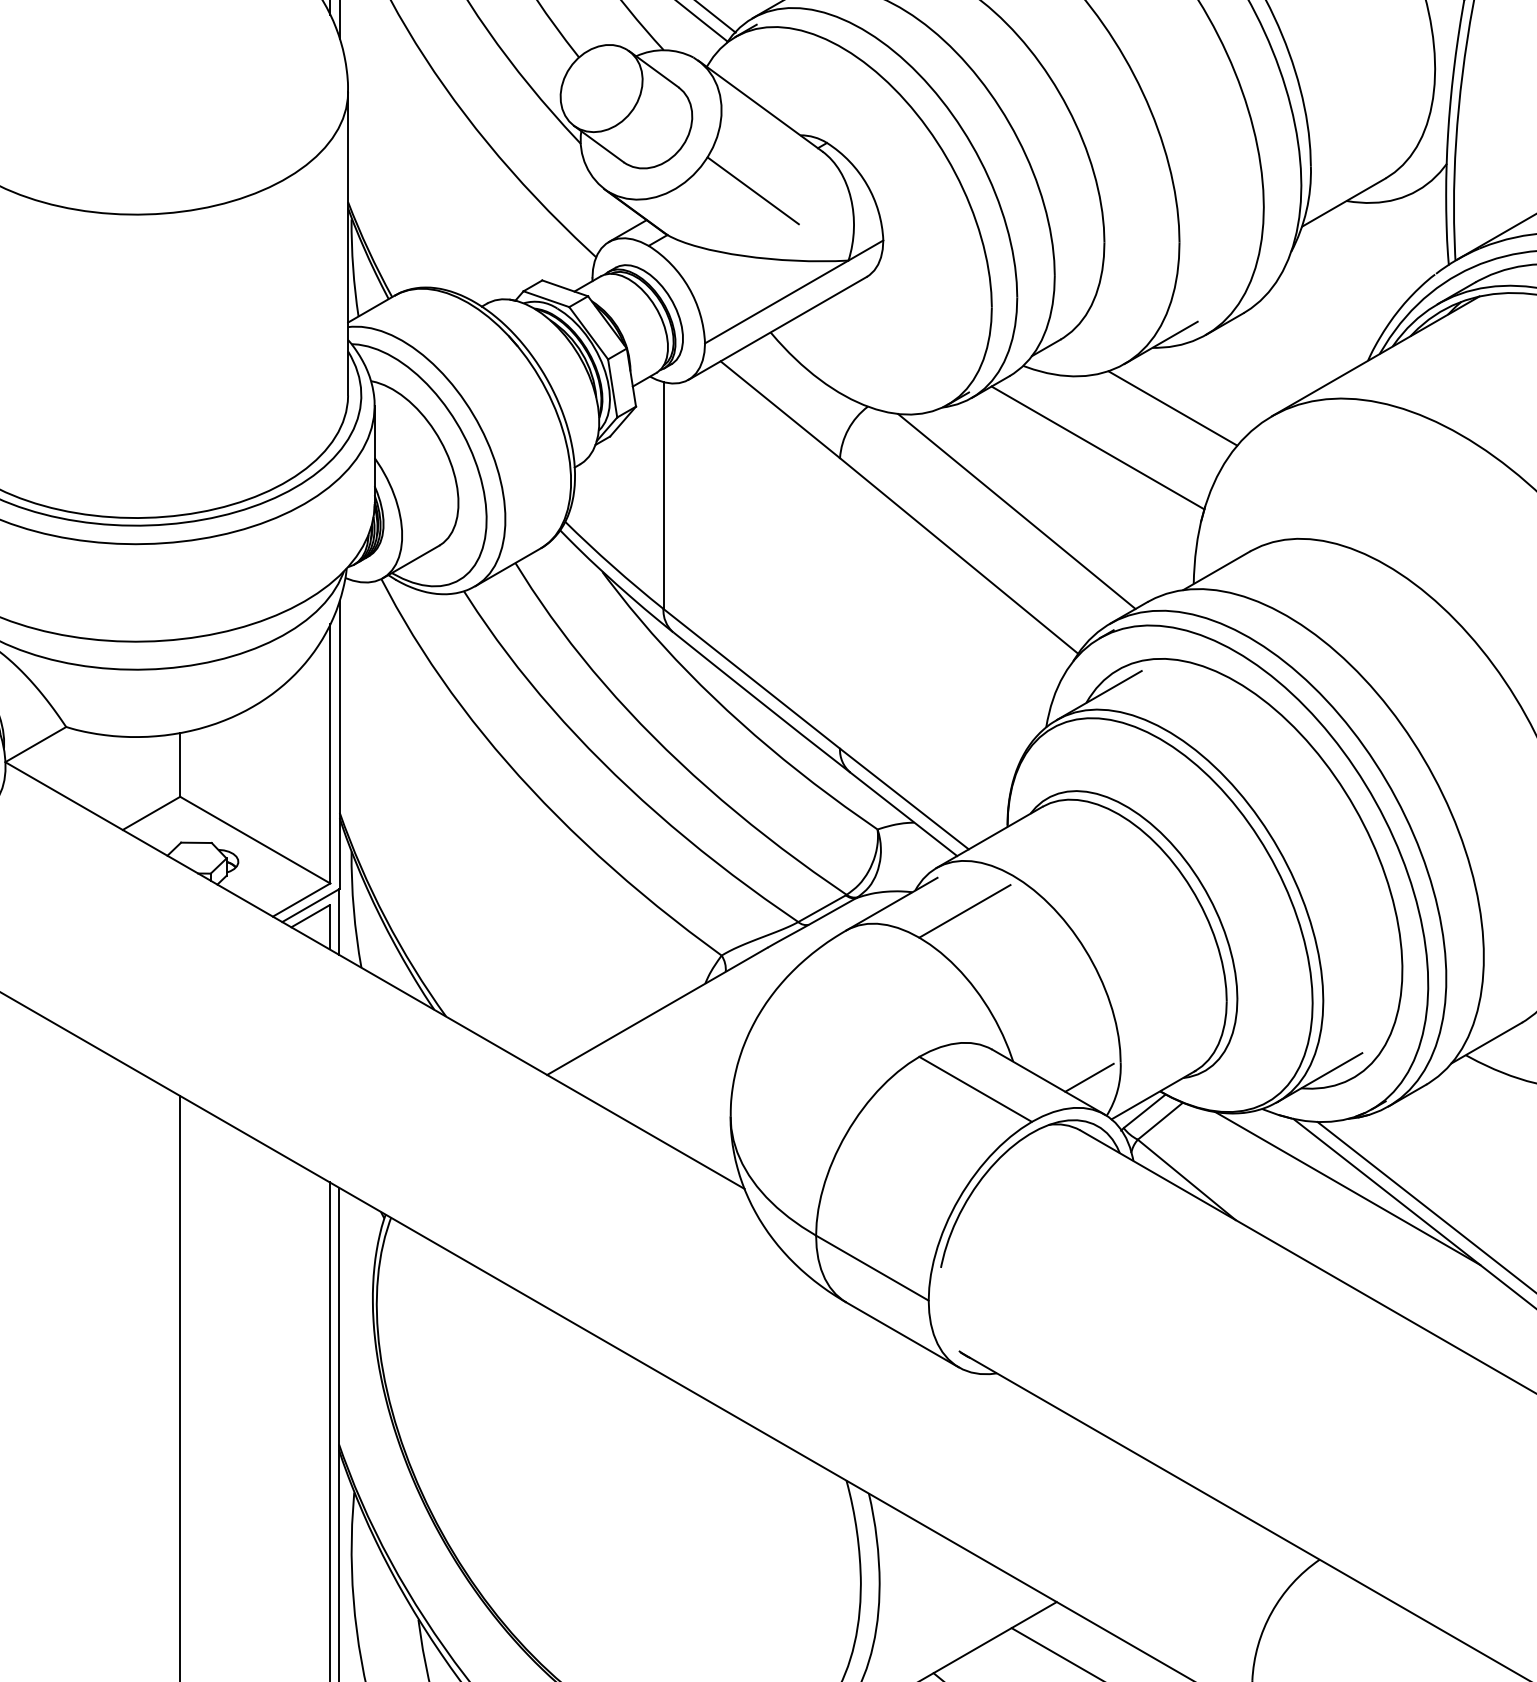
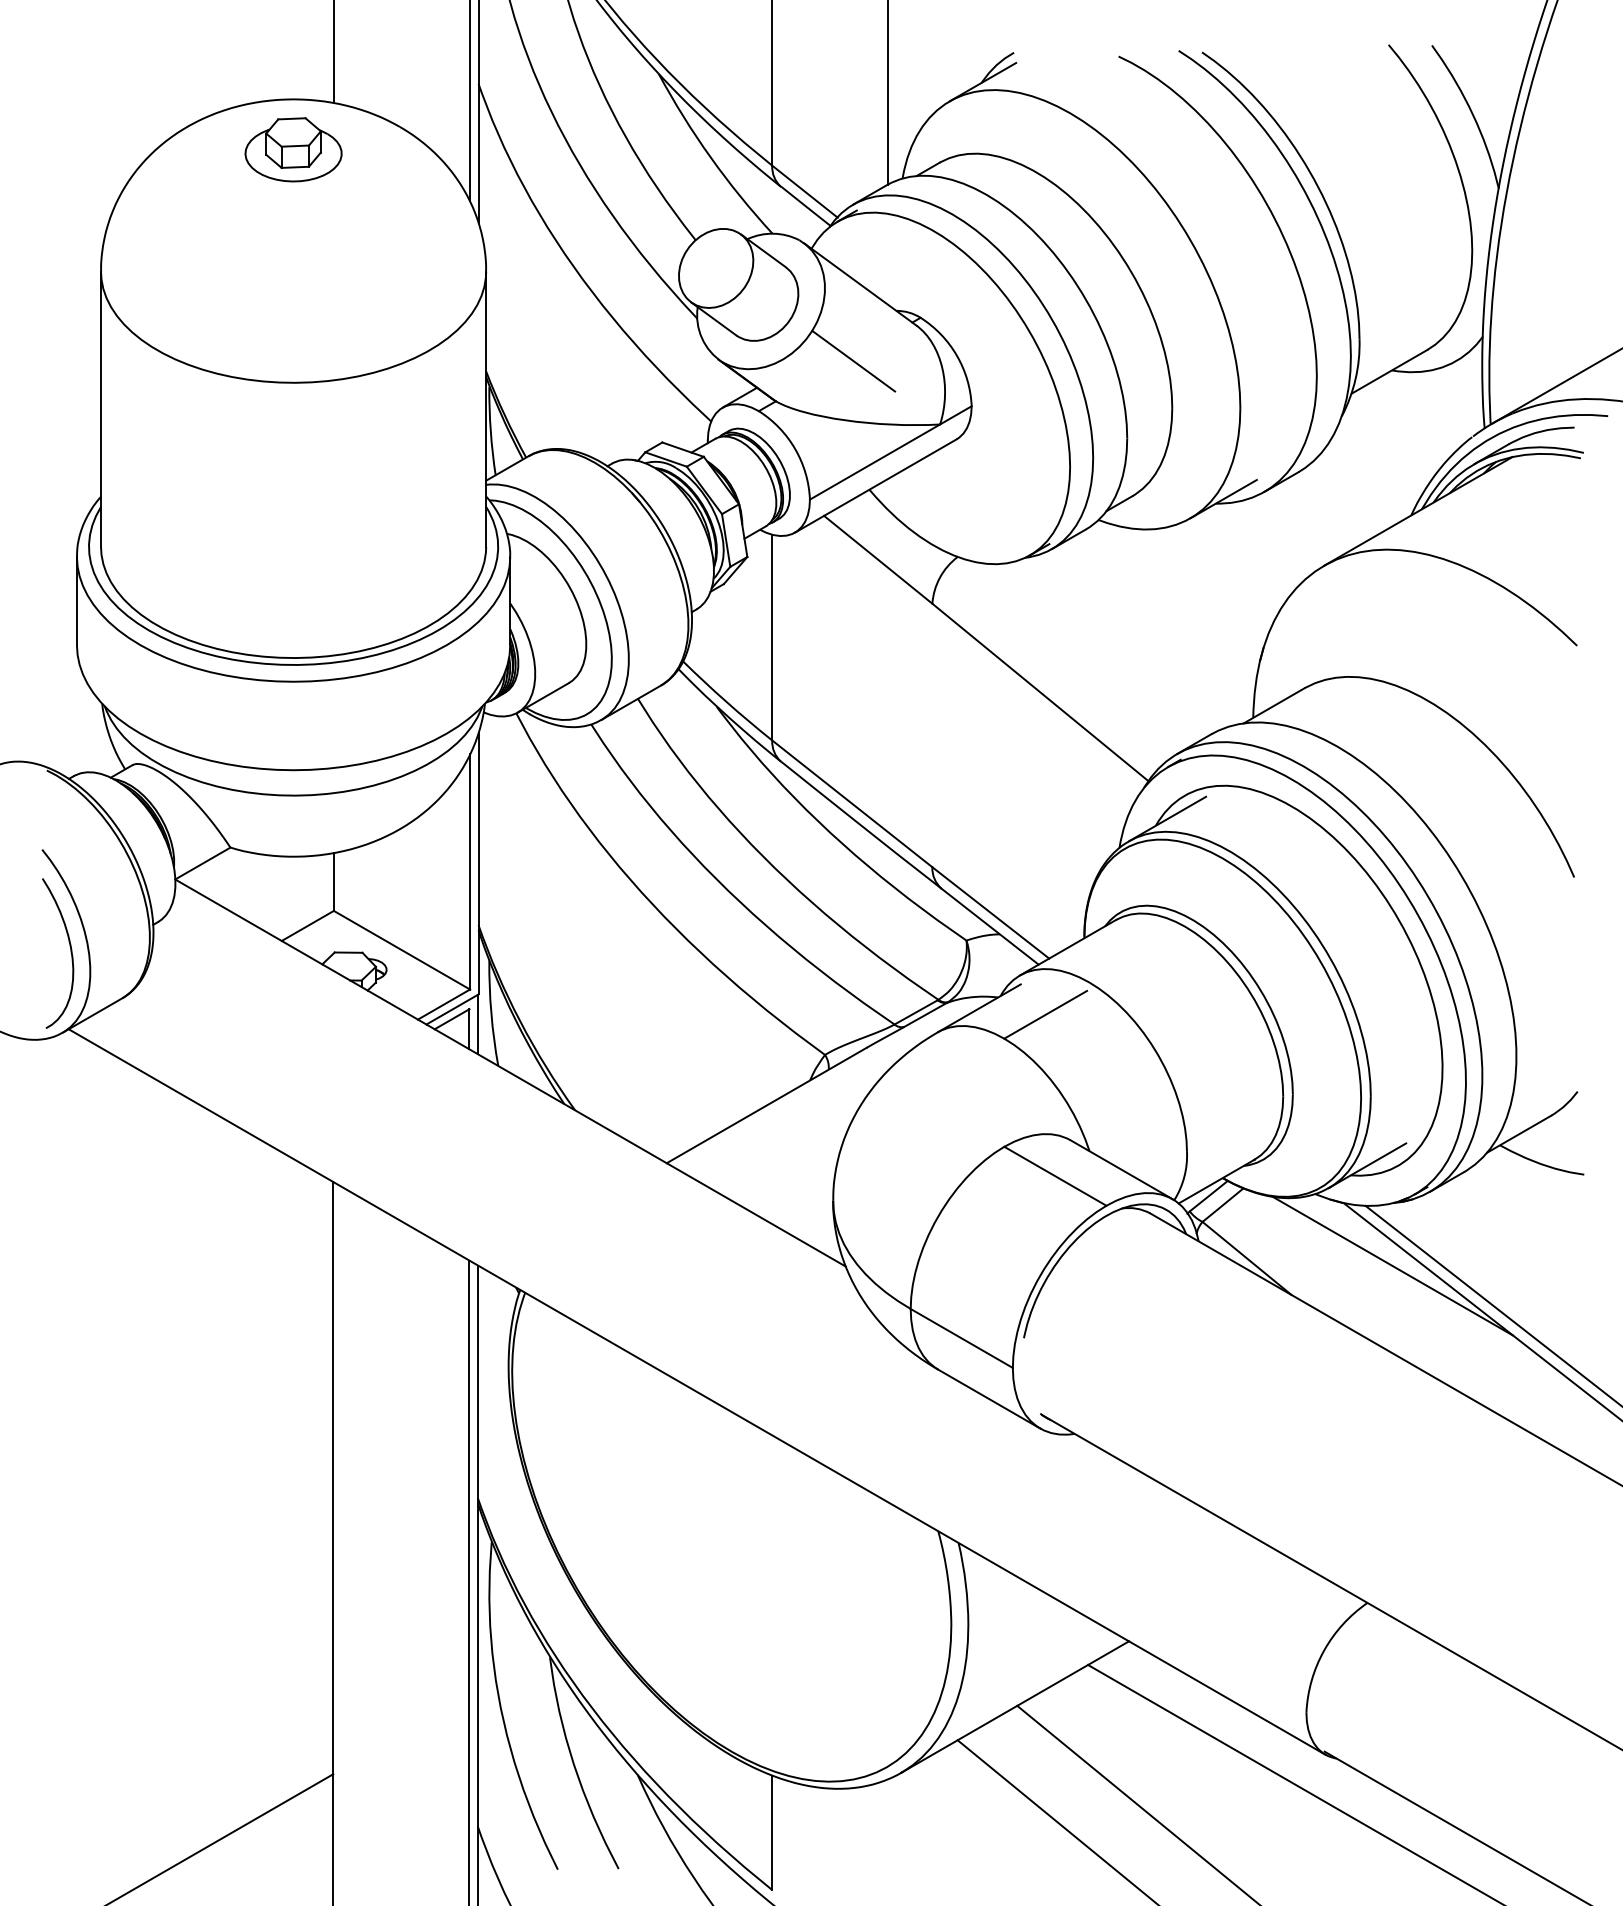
line: (1171, 408) -> (1233, 558), removed
line: (1096, 448) -> (1165, 594), removed
line: (1016, 510) -> (1092, 651), removed
line: (1089, 1077) -> (1158, 1165), removed

